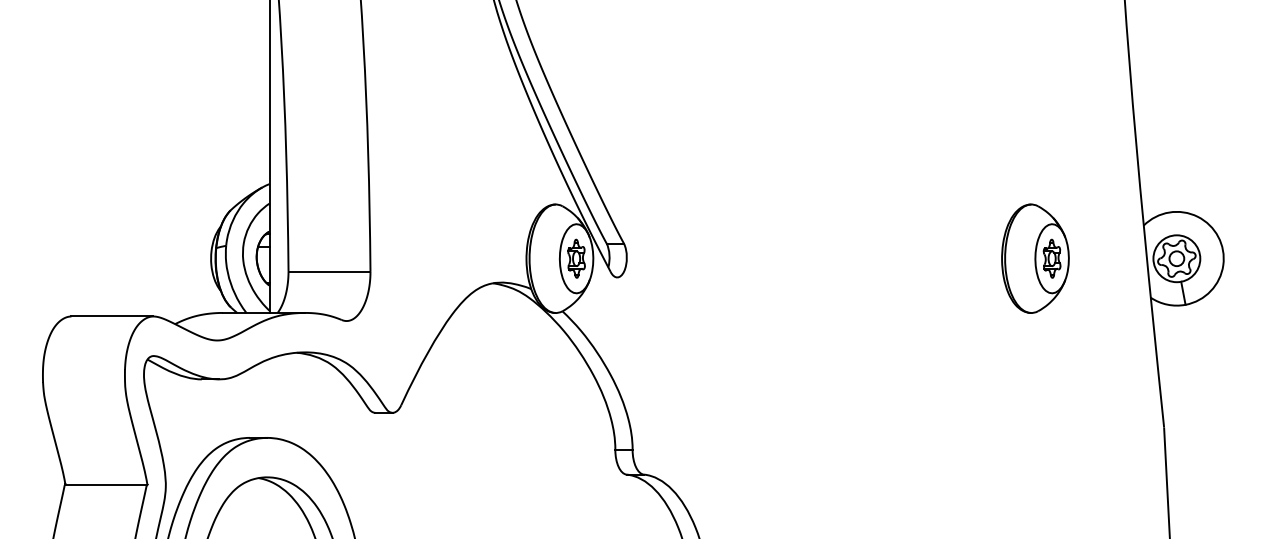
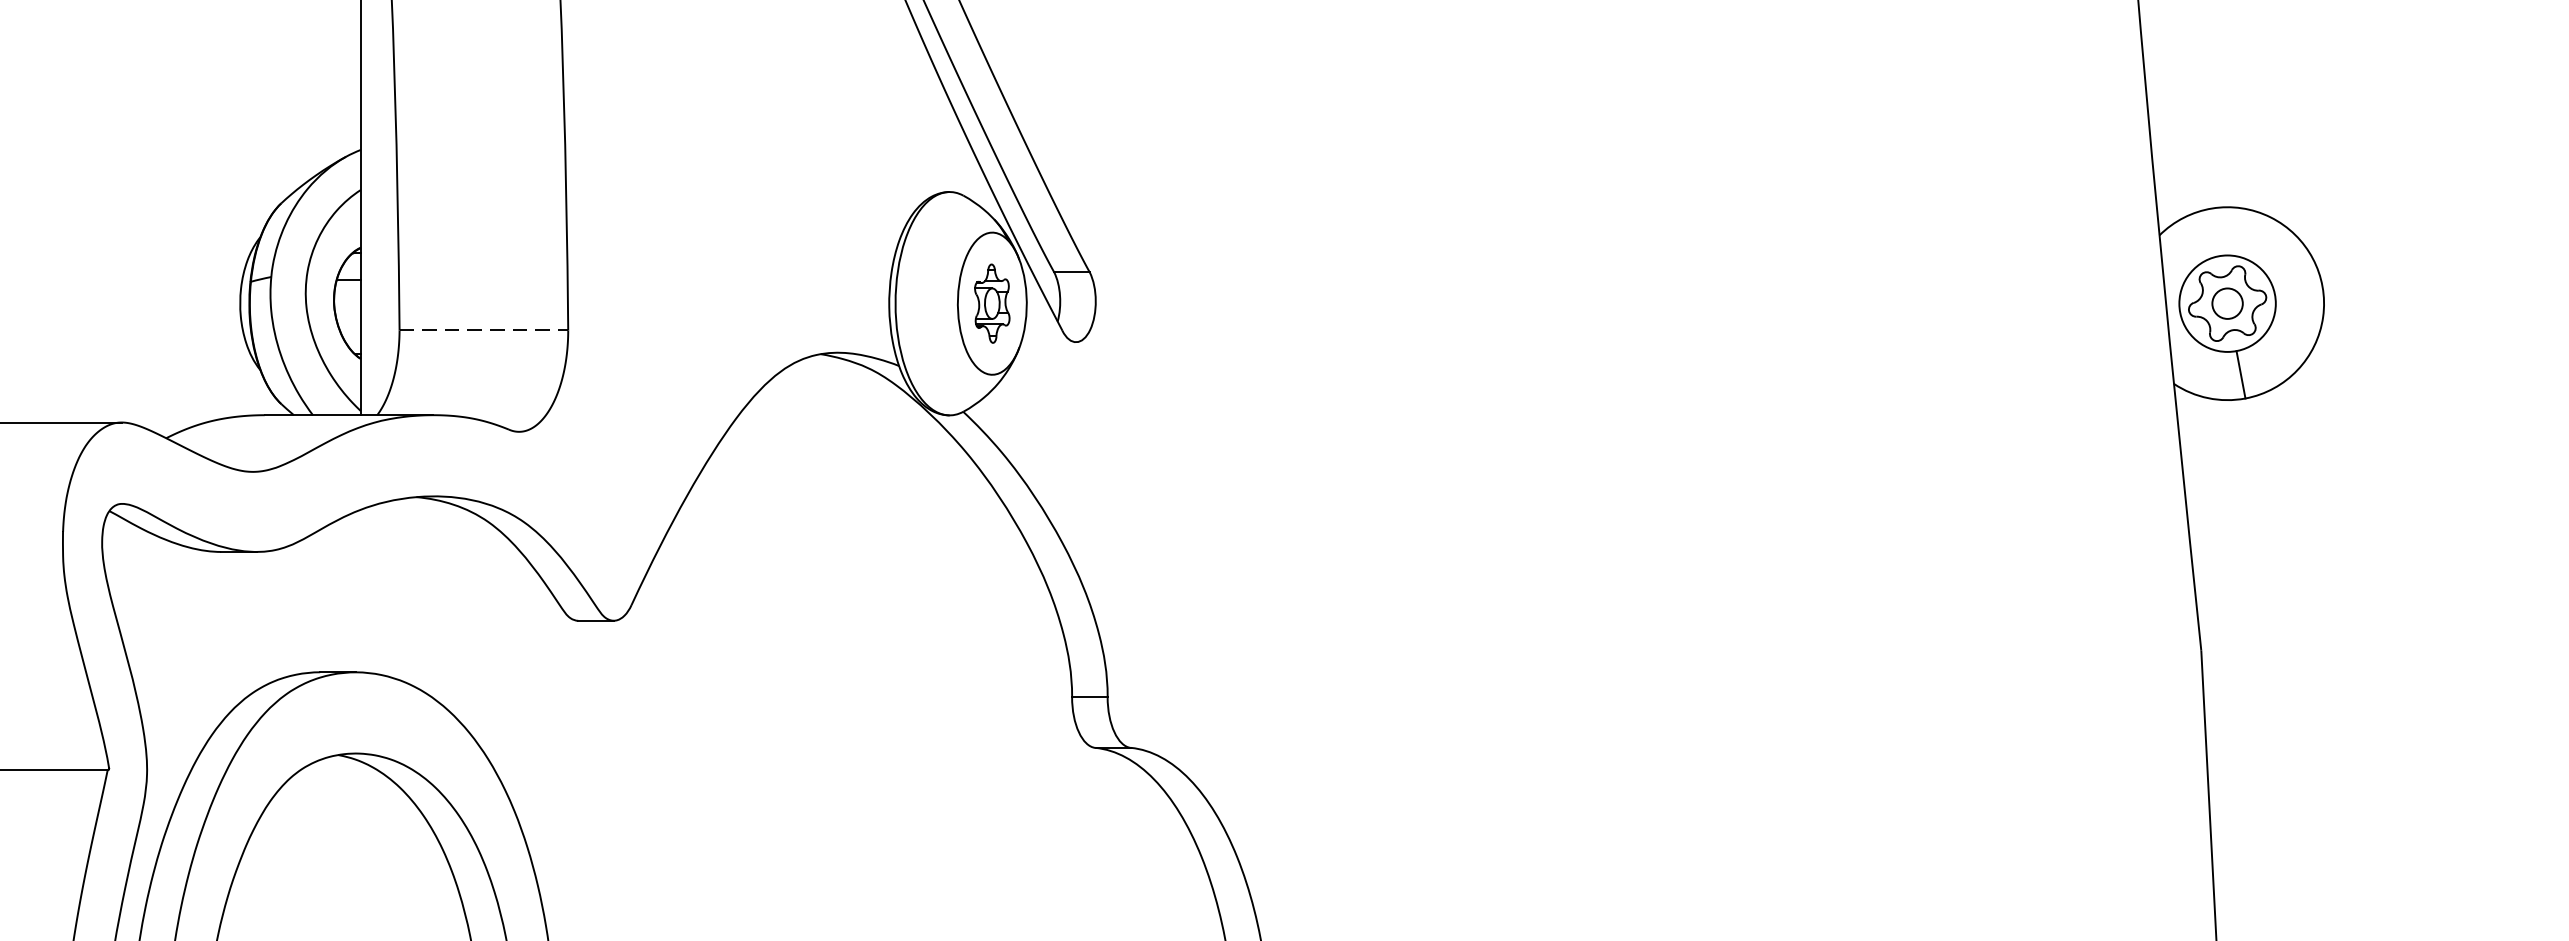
part: (1035, 258) -> (1936, 303), removed
line: (329, 271) -> (483, 329), solid -> dashed

